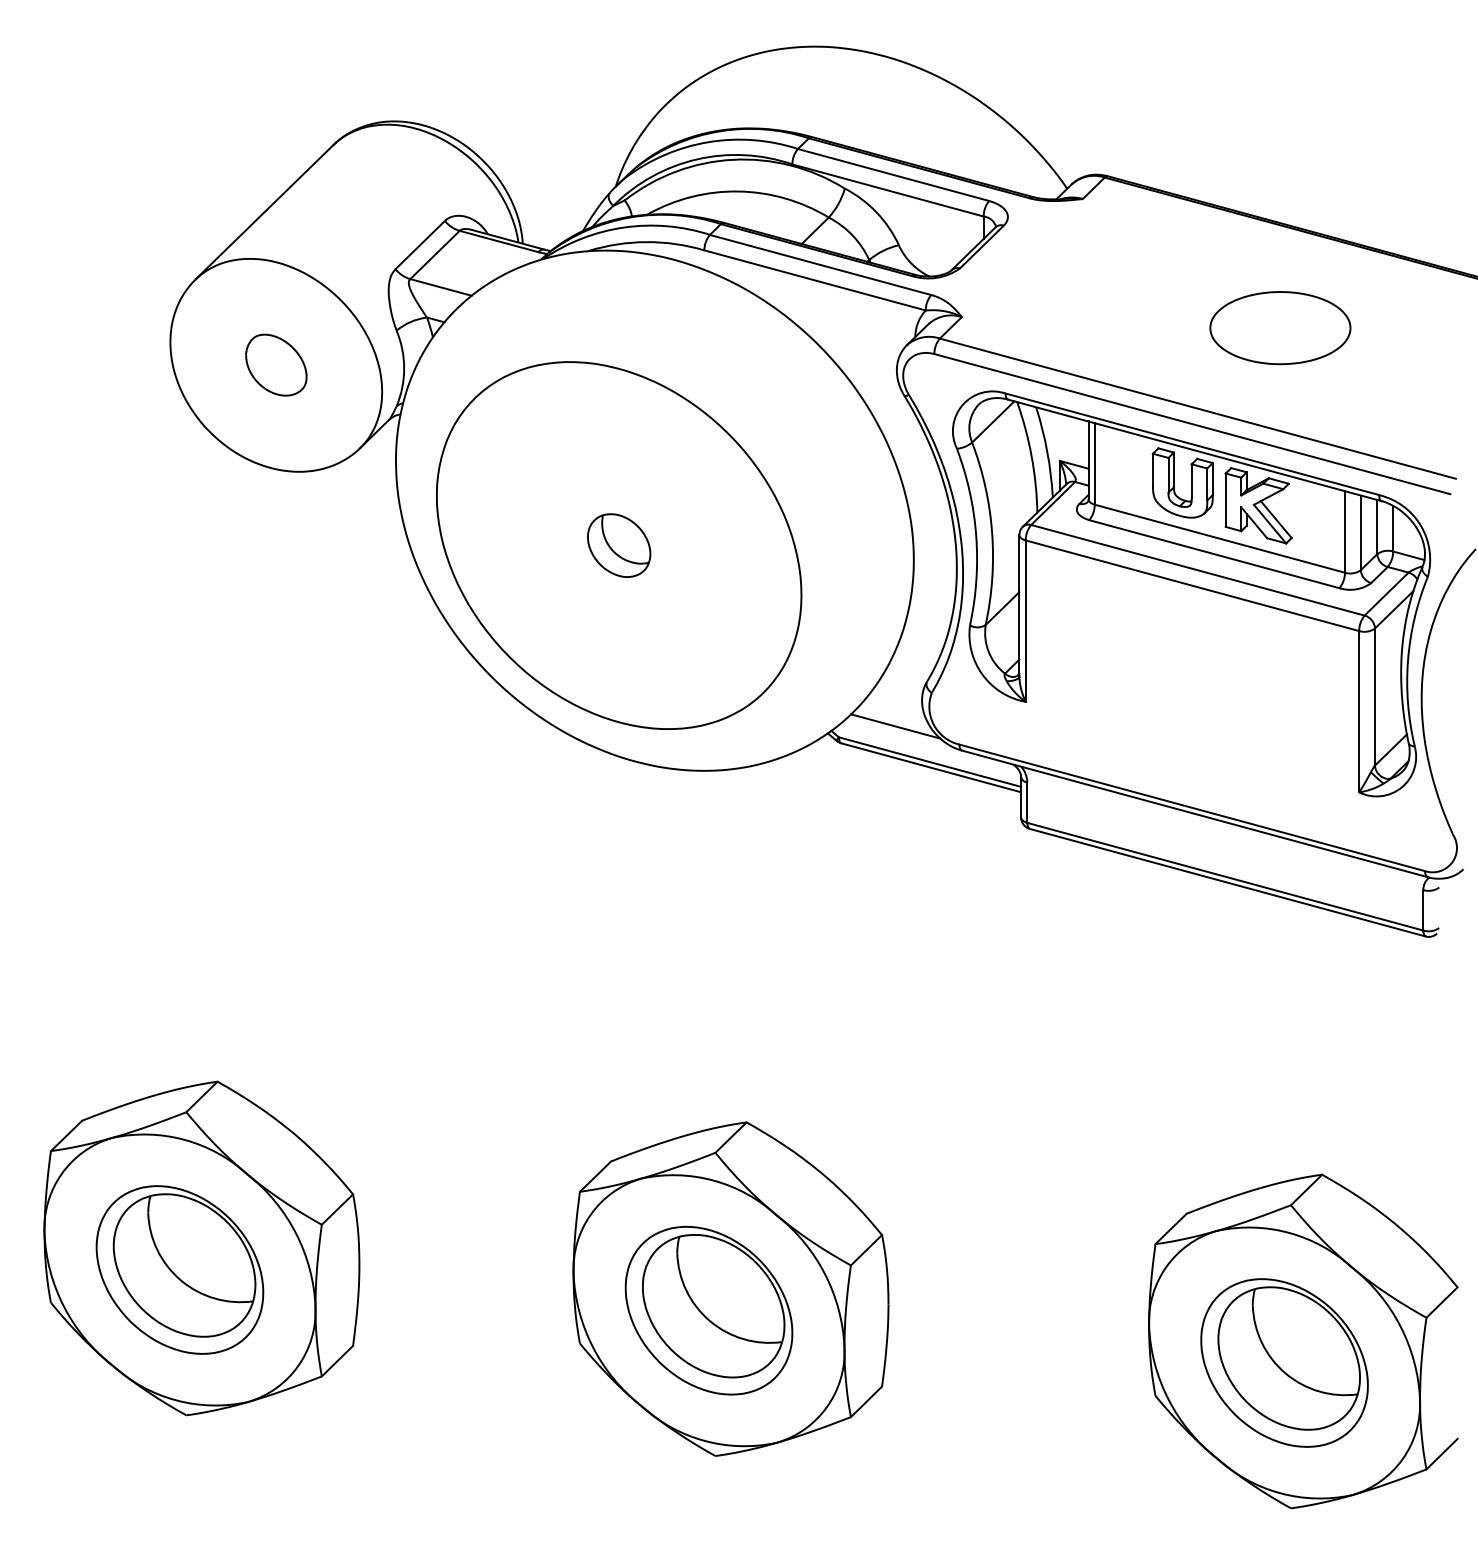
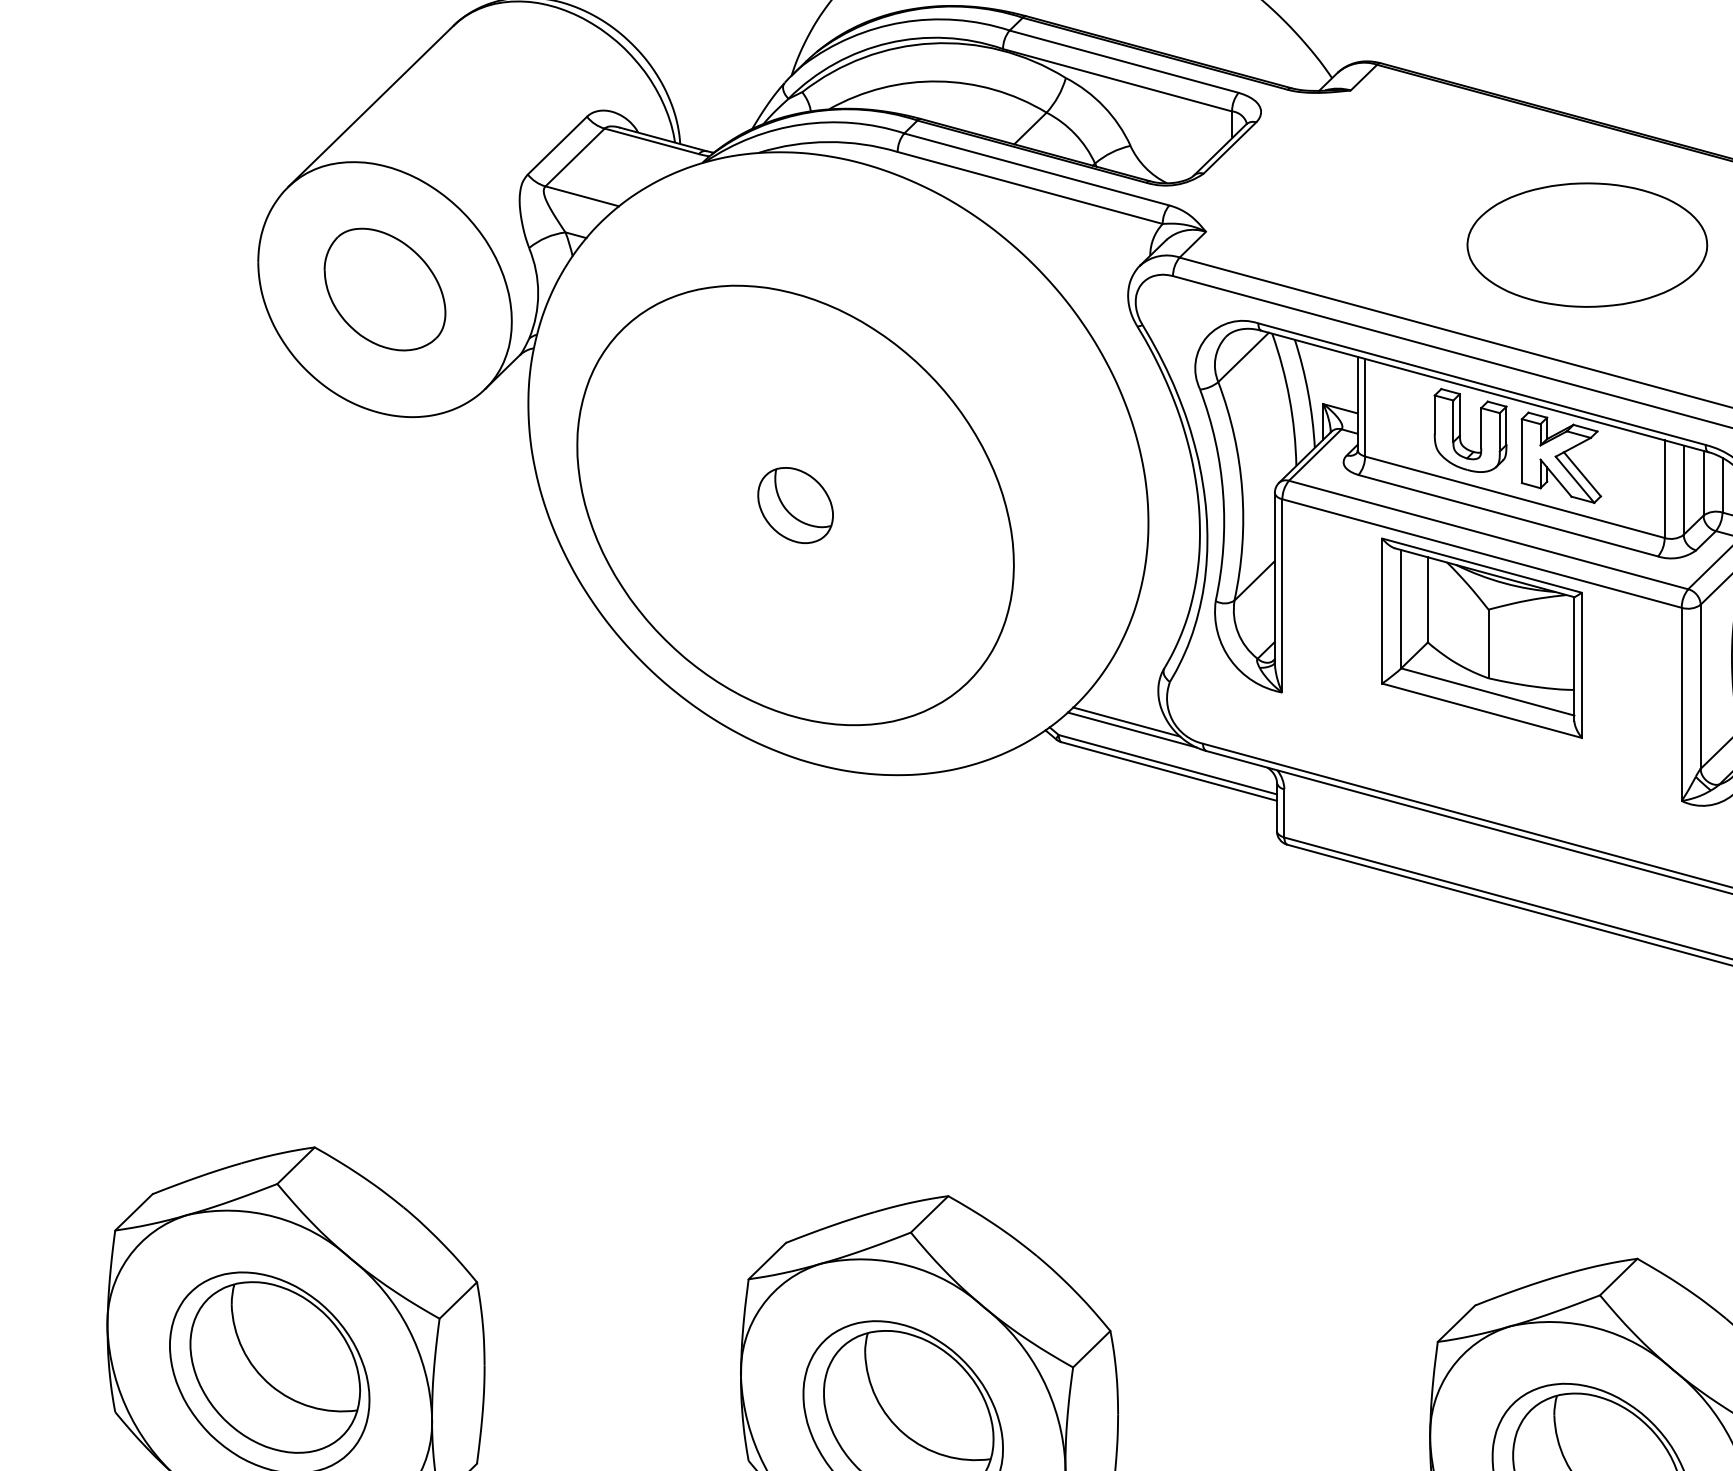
part: (1280, 327) -> (1587, 244), size x1.43
part: (276, 364) -> (385, 288), size x1.67
part: (1192, 656) -> (1482, 638), added
line: (900, 732) -> (1132, 729), added

